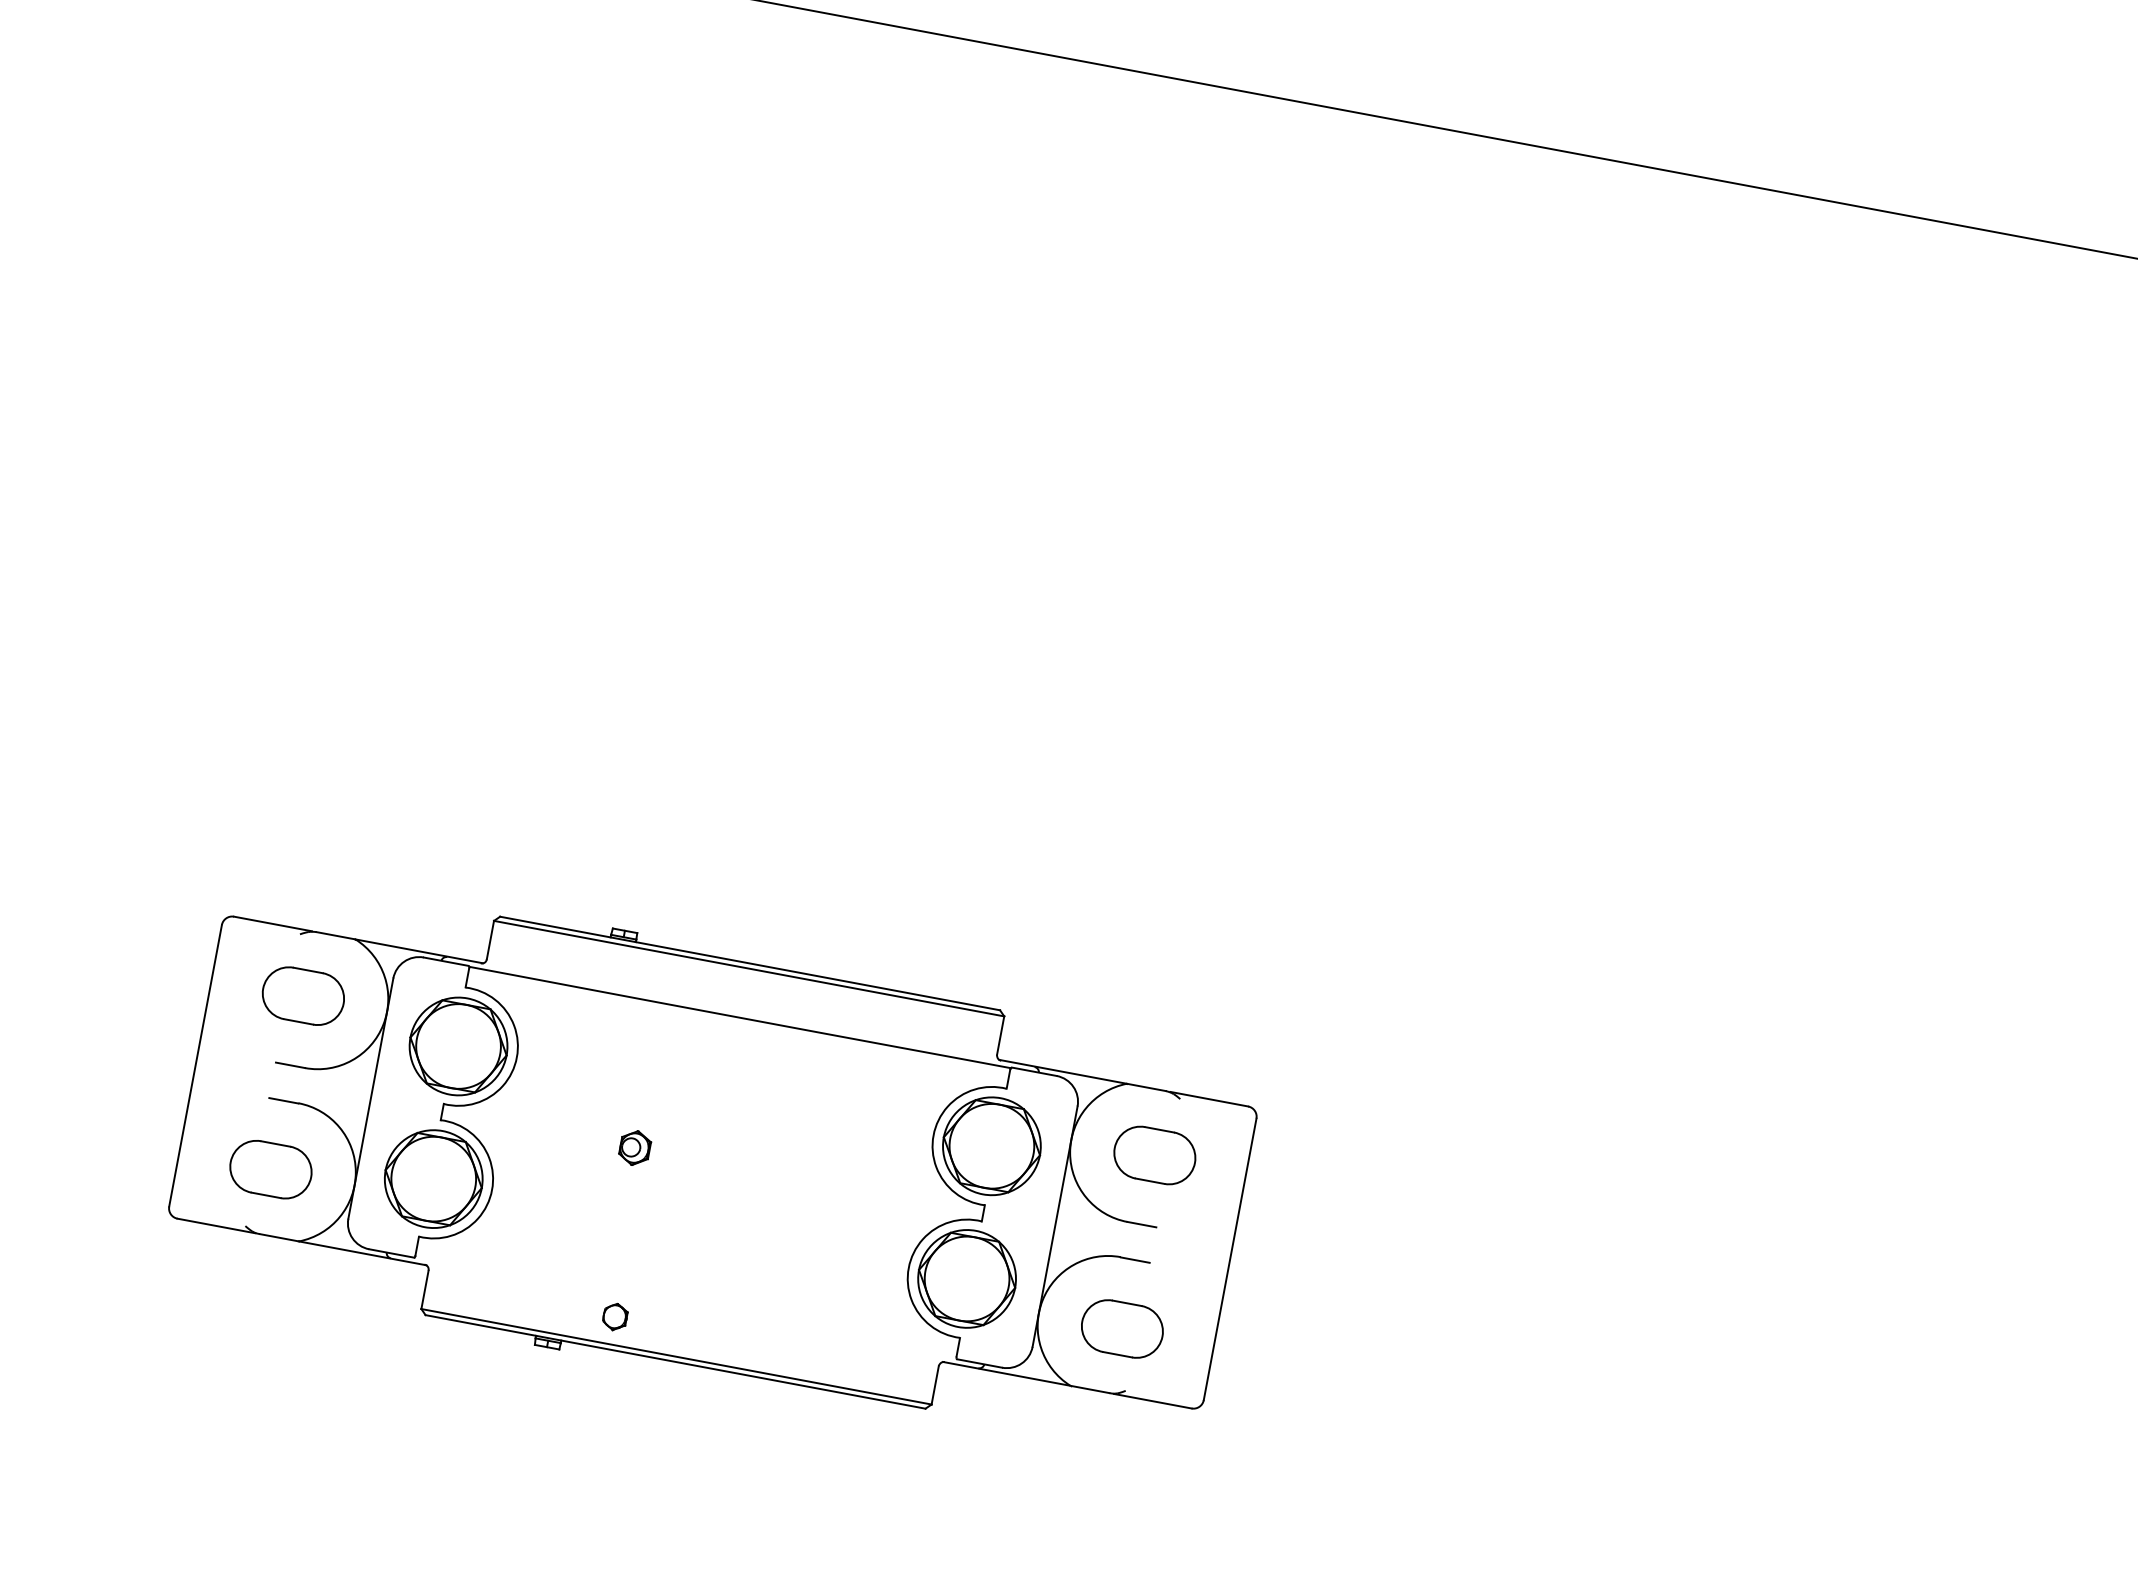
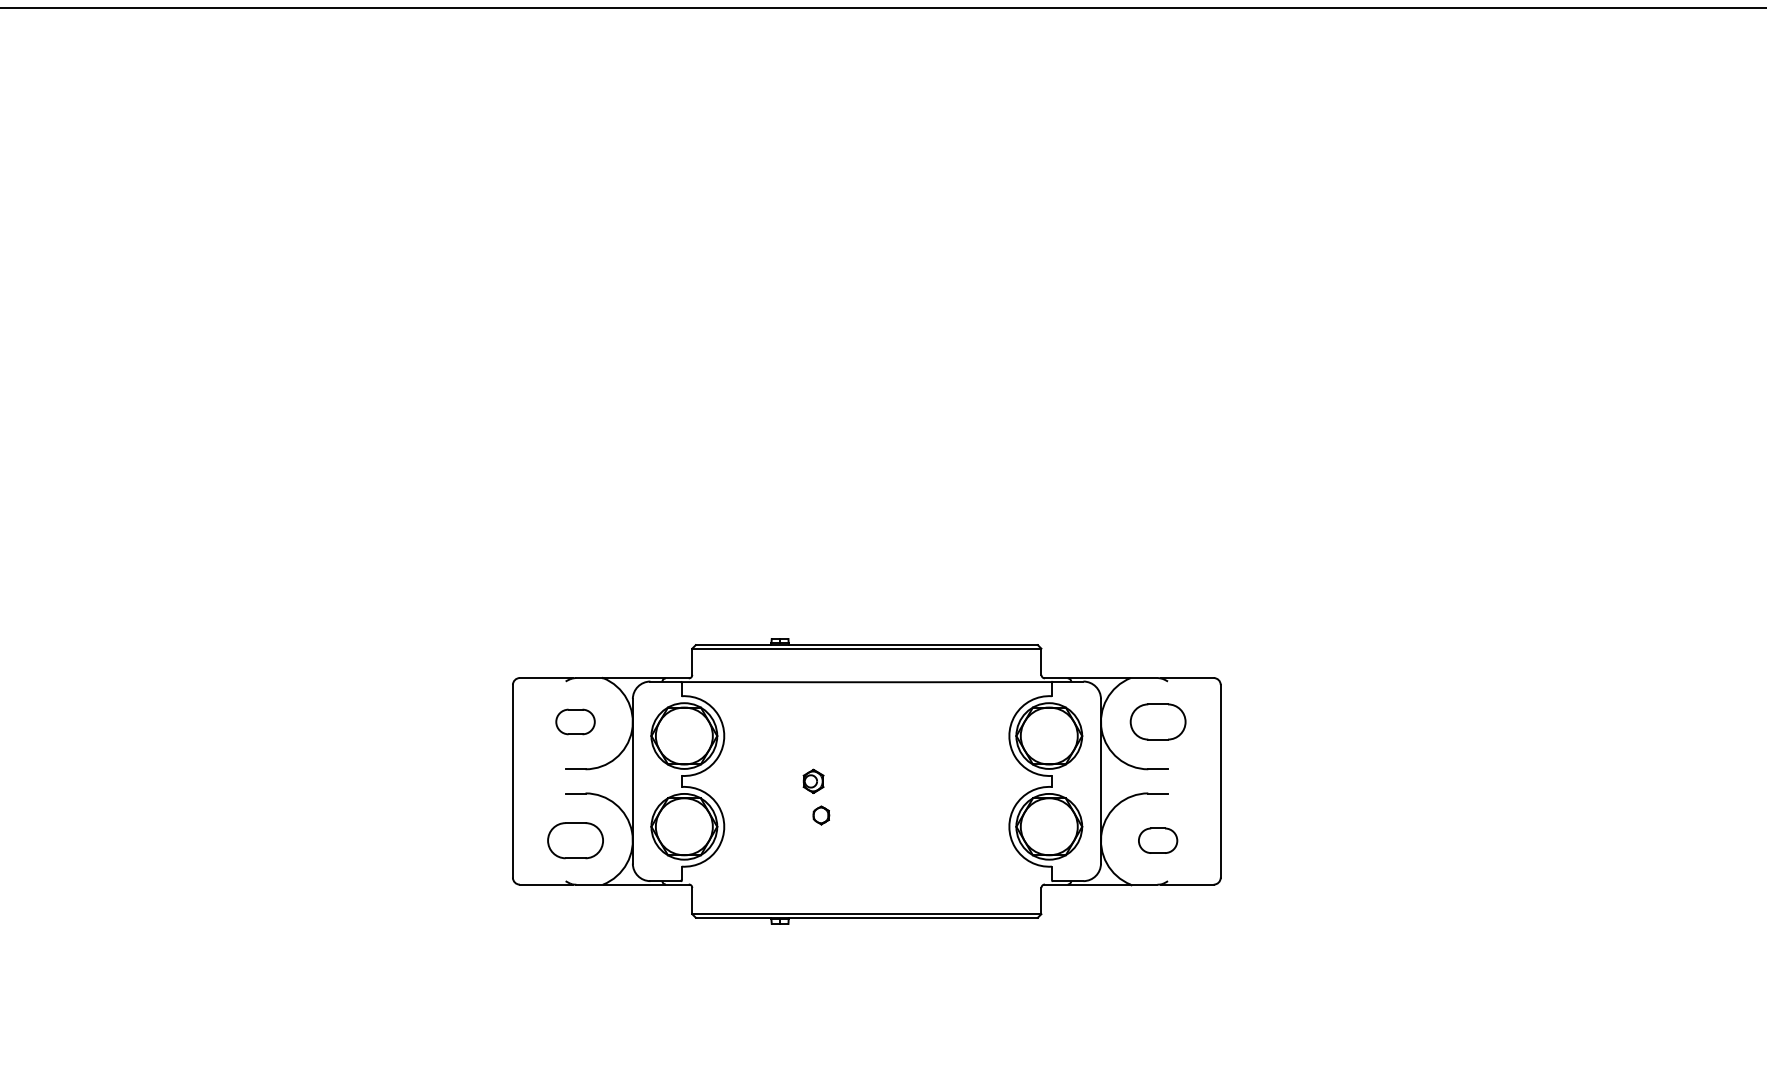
part: (303, 995) -> (575, 721), size x0.7
part: (615, 1317) -> (821, 815), moved
part: (1121, 1328) -> (1157, 840), size x0.7

